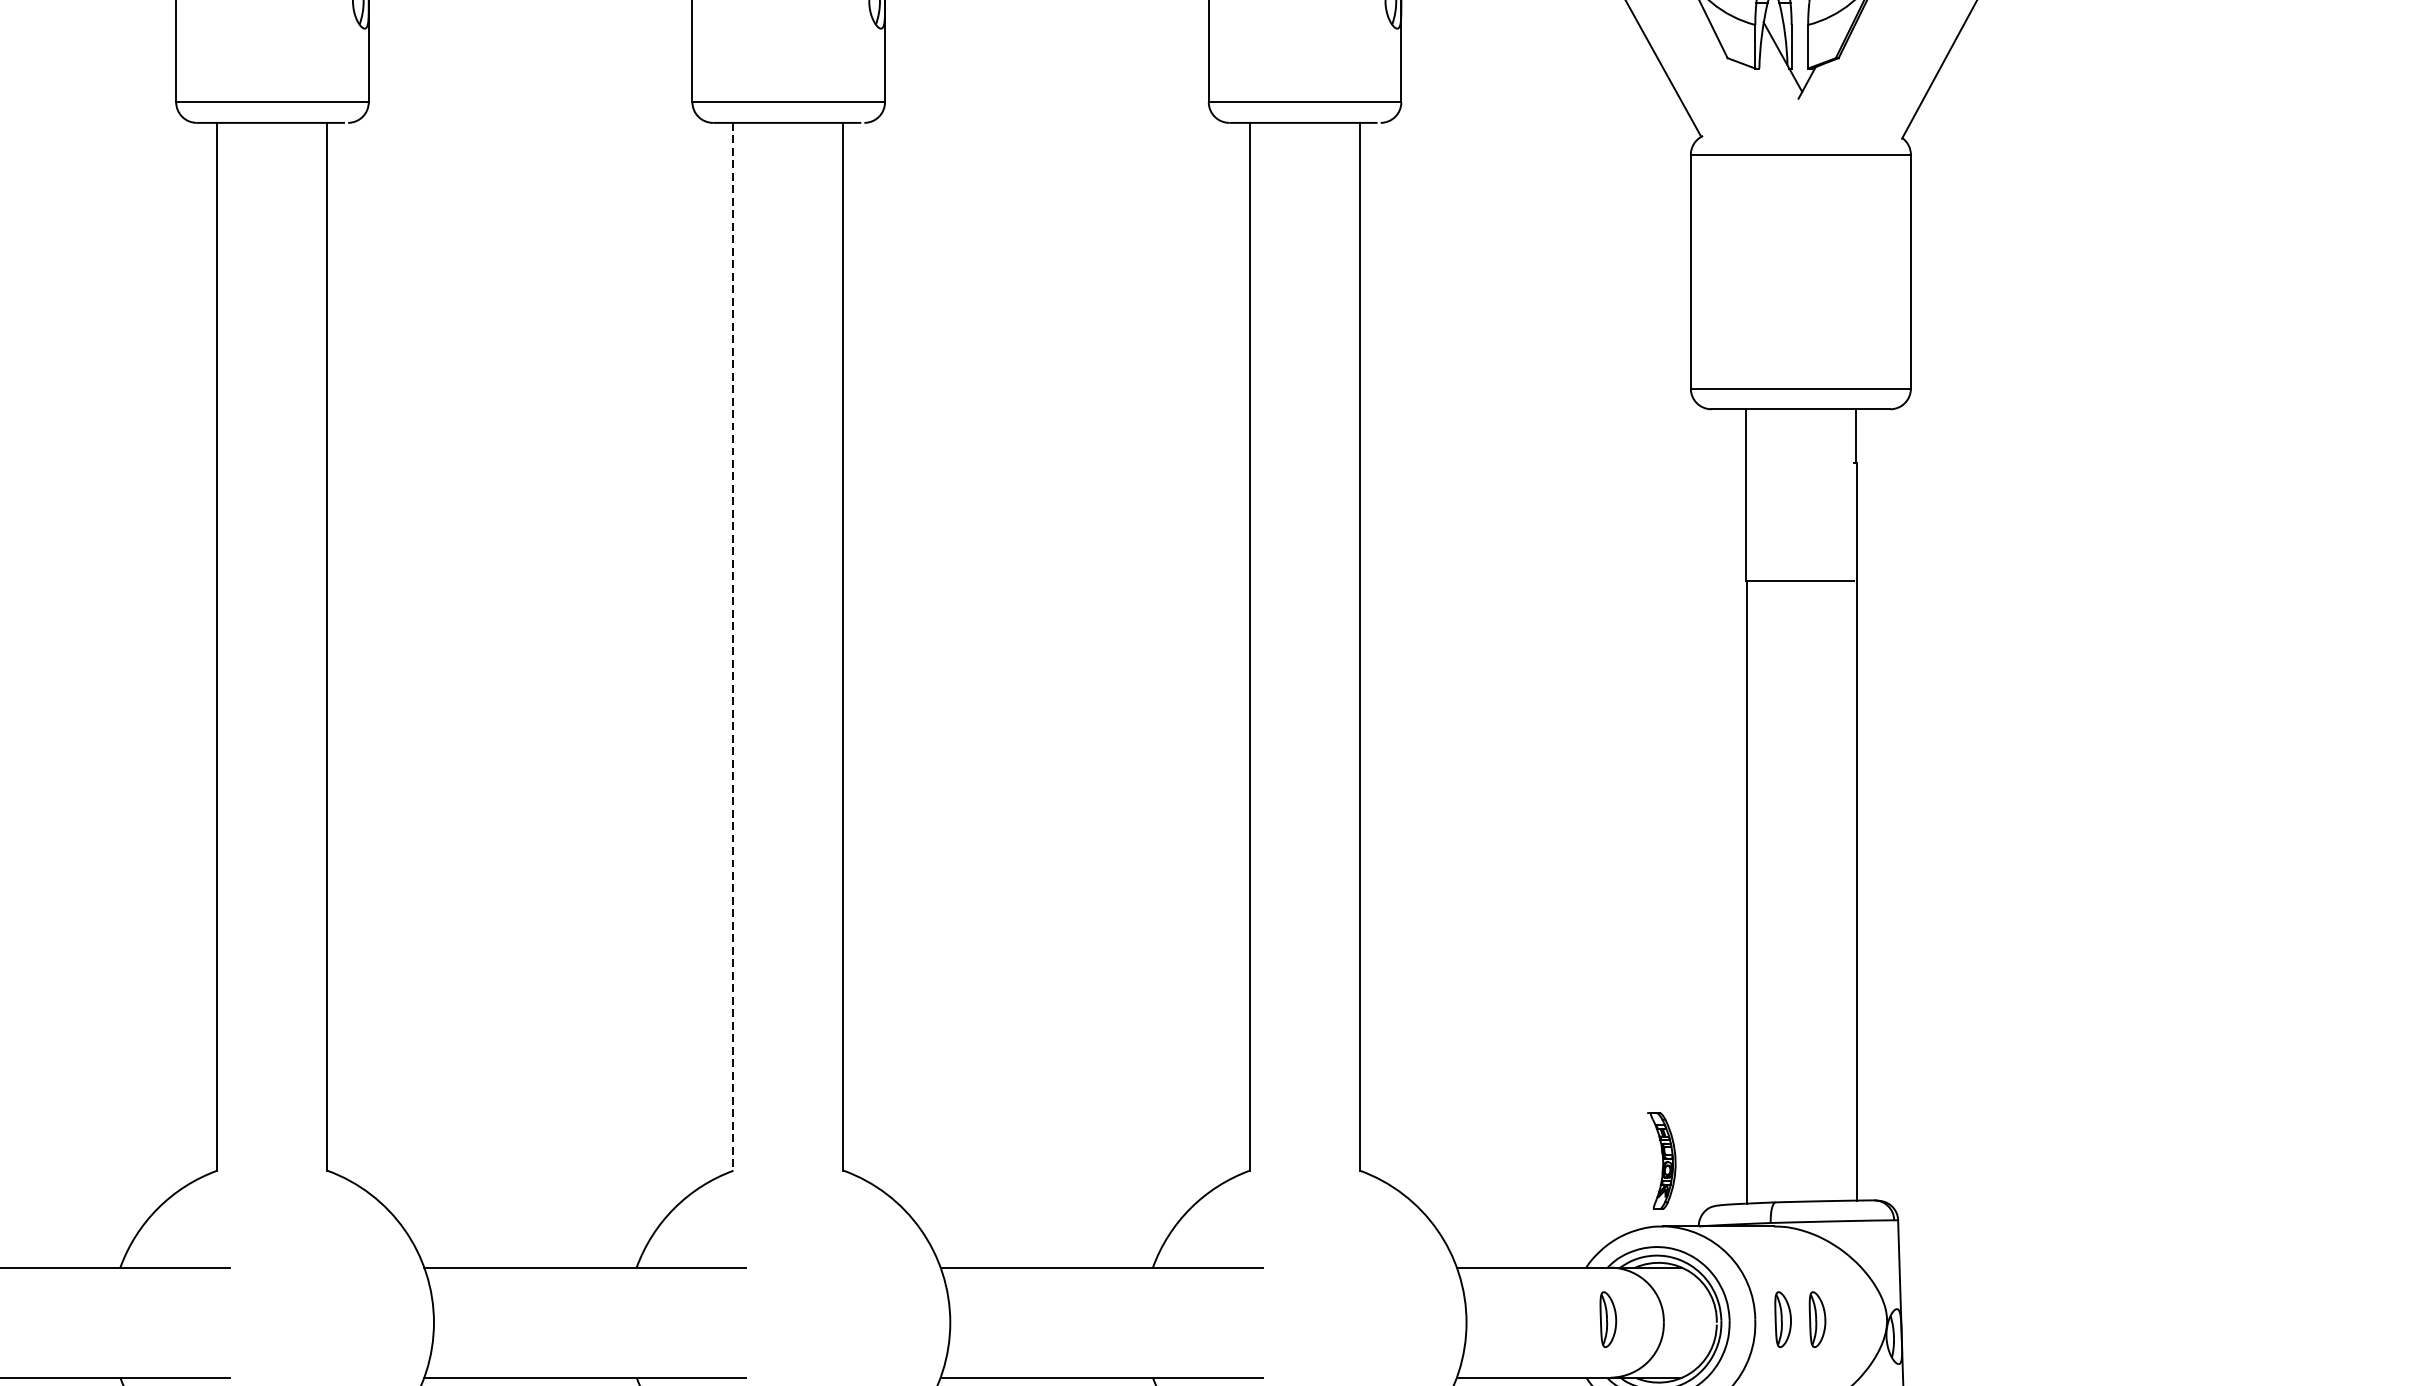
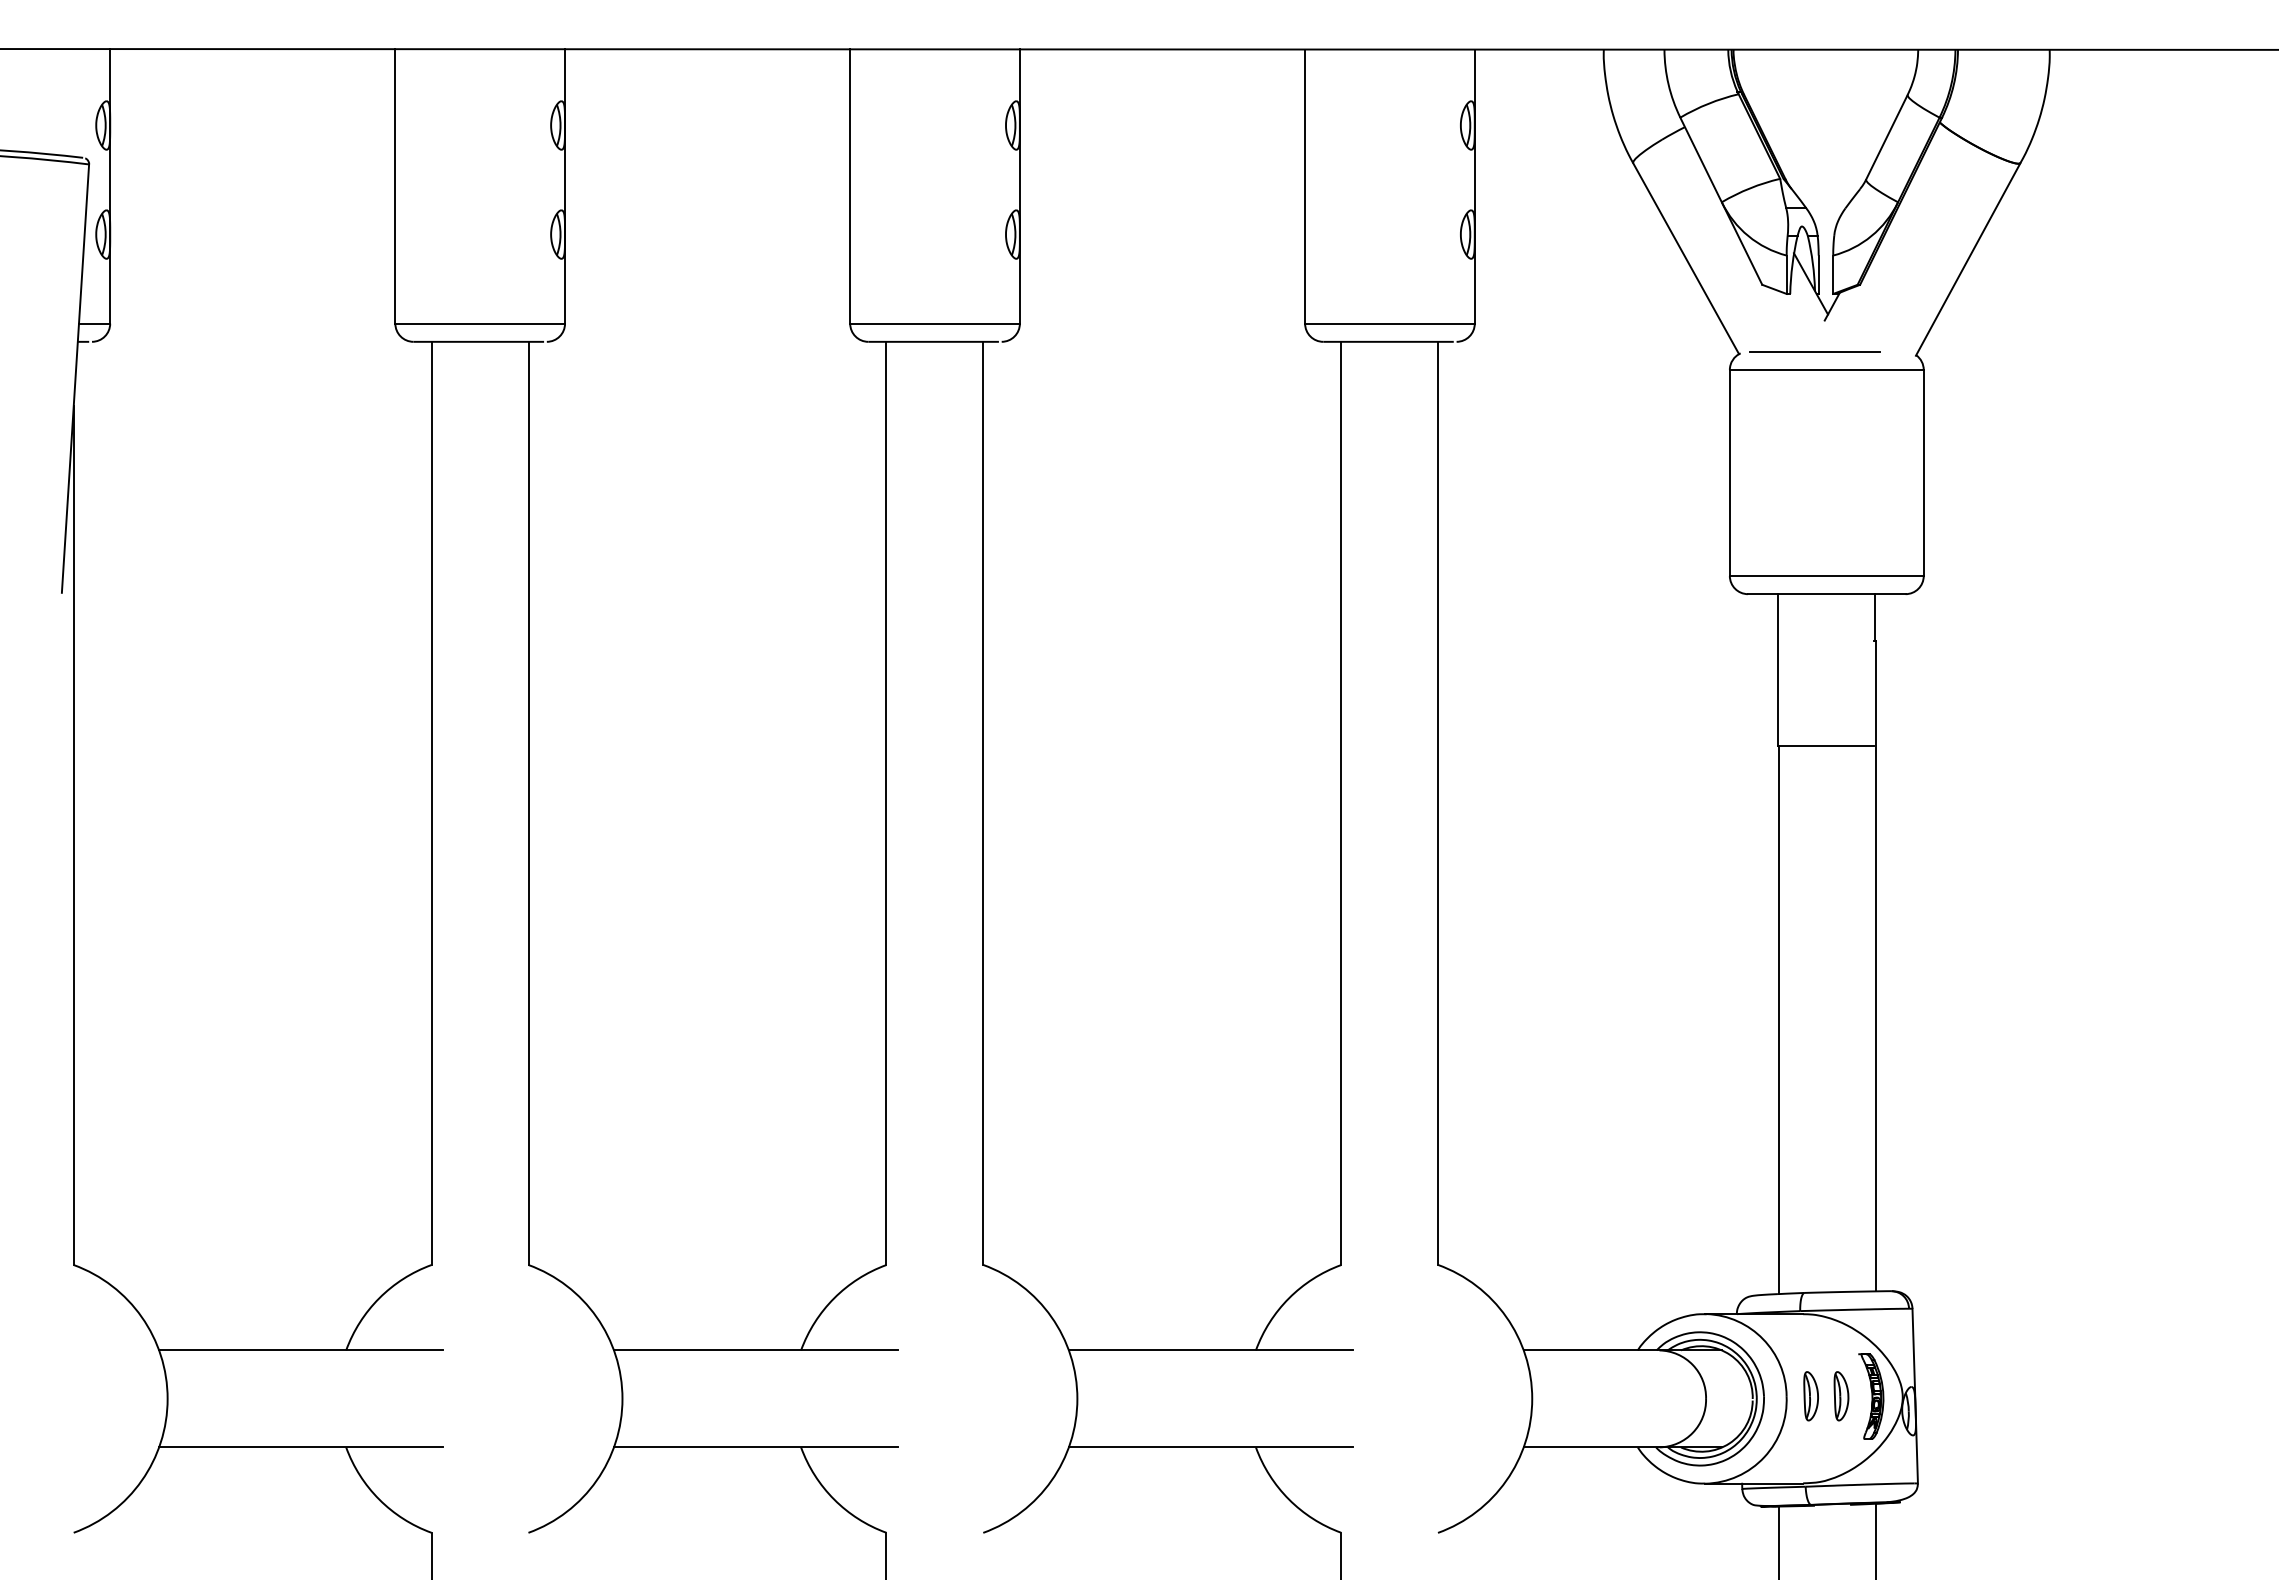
line: (1786, 133) -> (1814, 351), added
line: (733, 646) -> (886, 803), dashed -> solid
part: (1662, 1161) -> (1871, 1396), moved
part: (1607, 1319) -> (1656, 1396), removed

